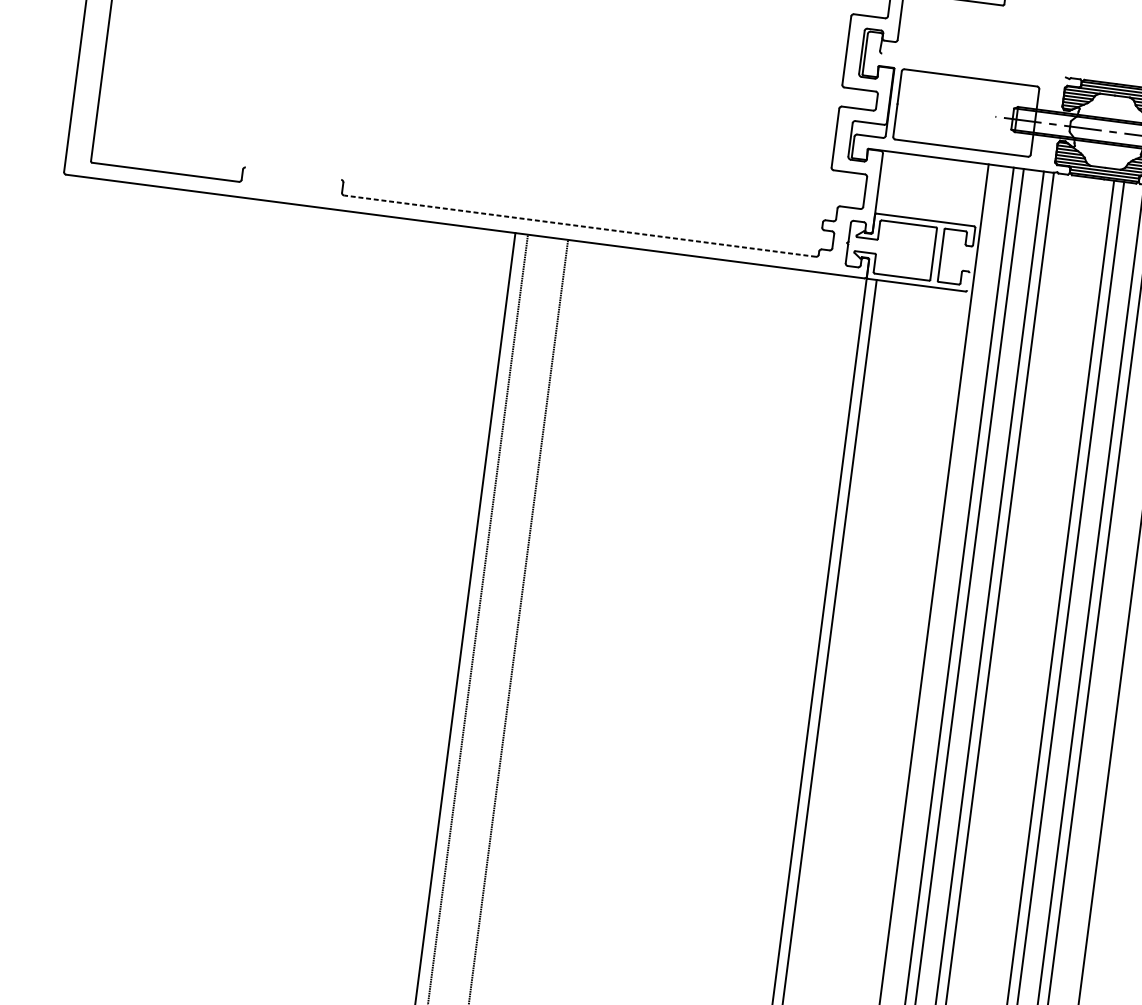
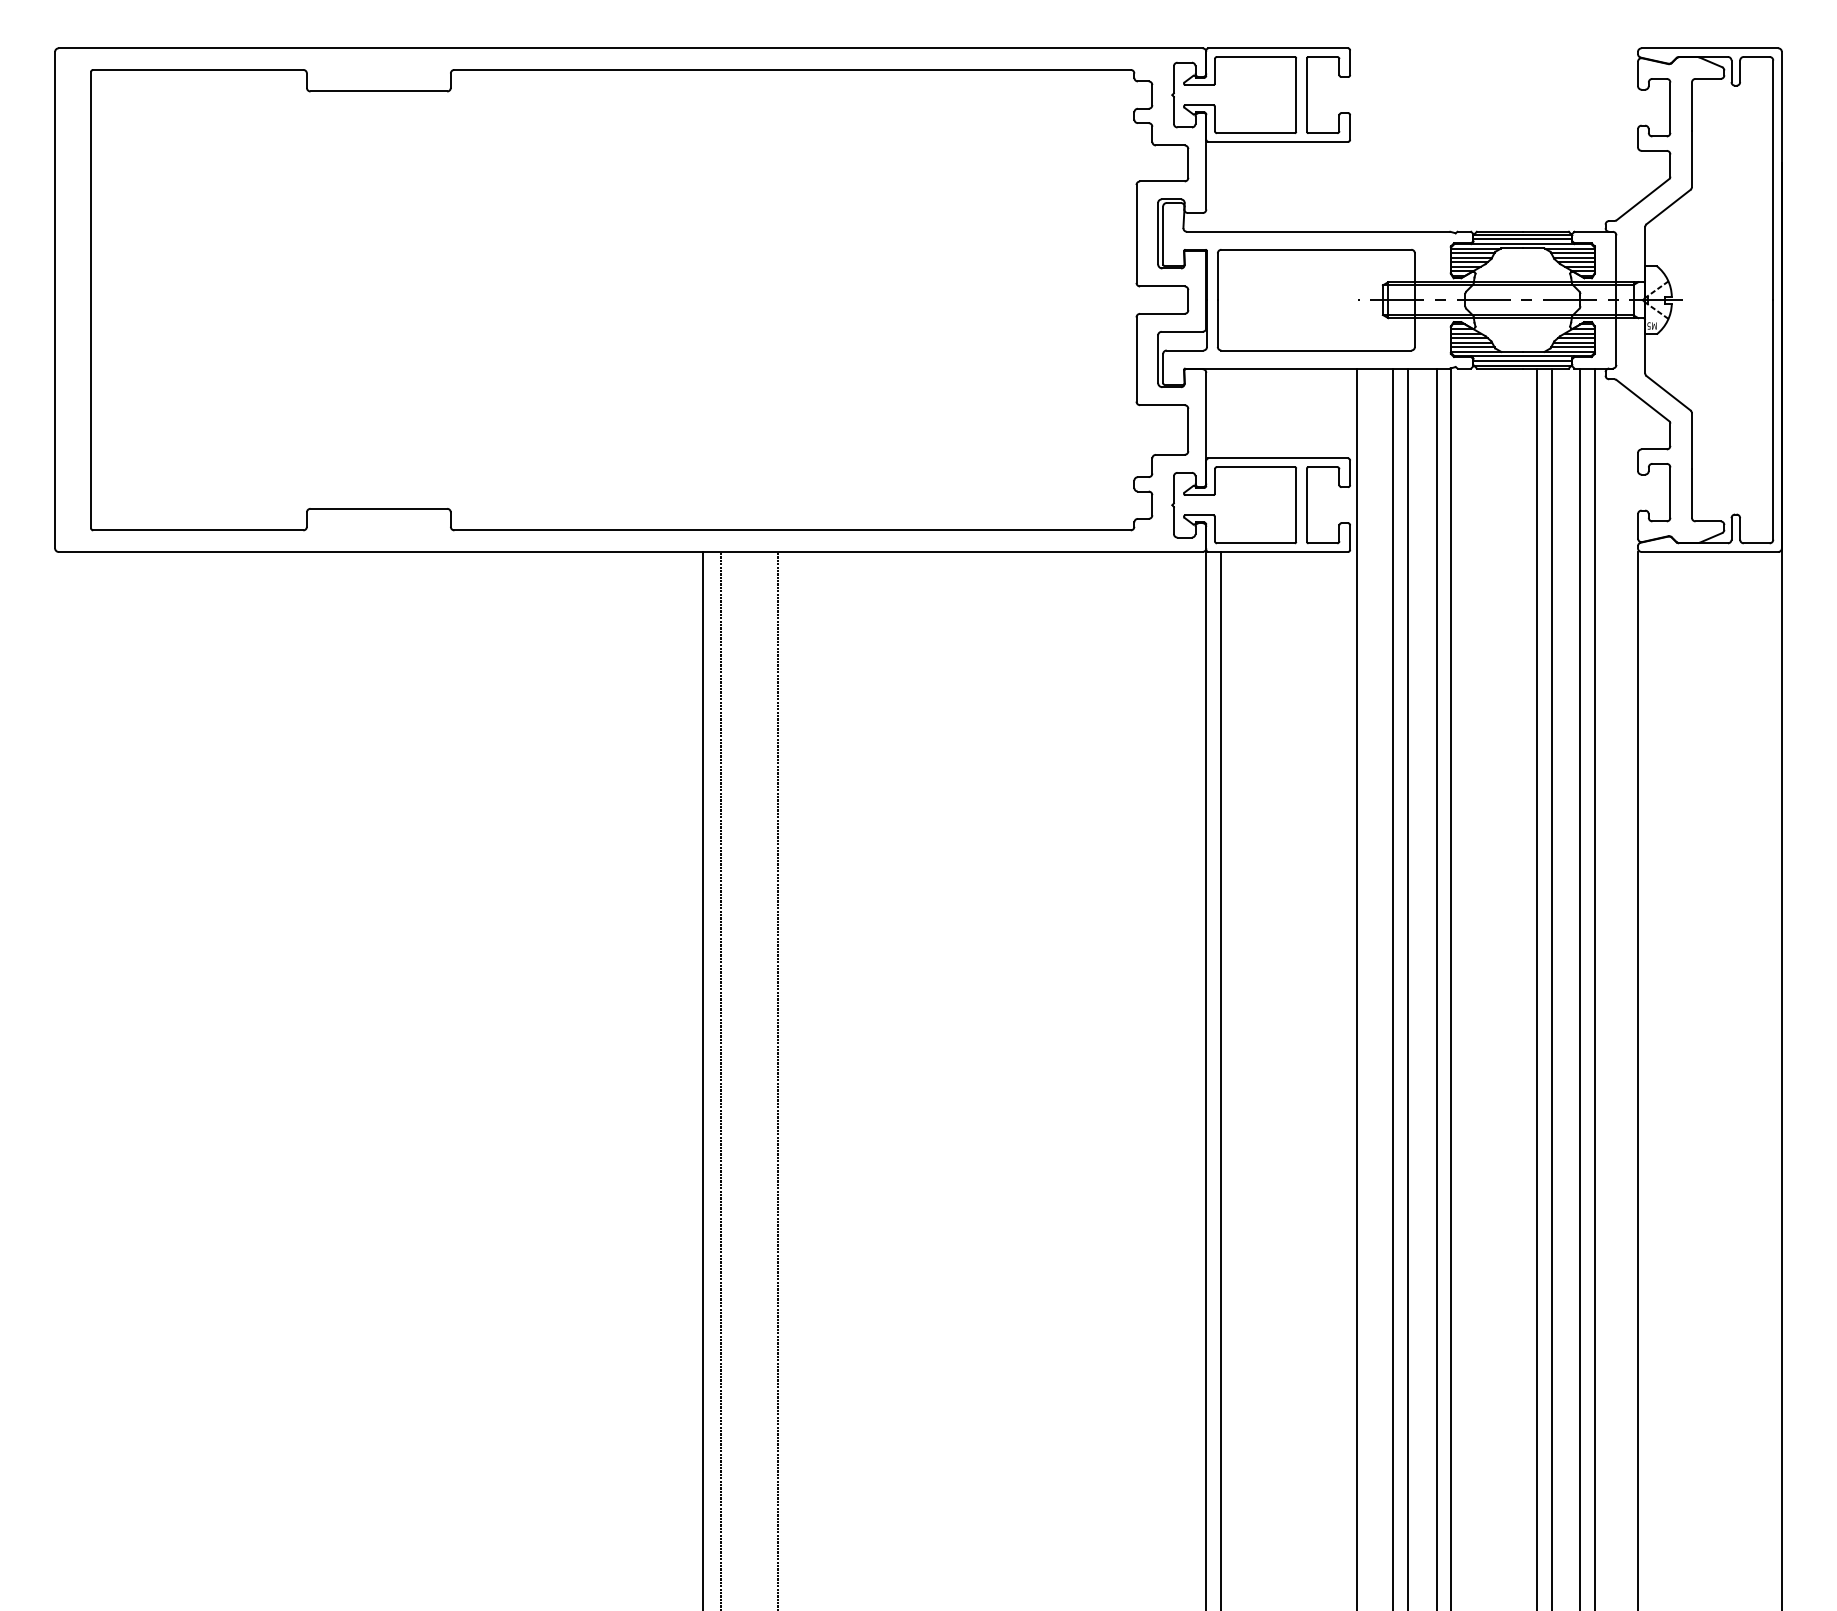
line: (973, 65) -> (1318, 231), added
line: (293, 173) -> (378, 508), added
line: (580, 226) -> (792, 530), dashed -> solid
line: (968, 281) -> (1350, 537), added

